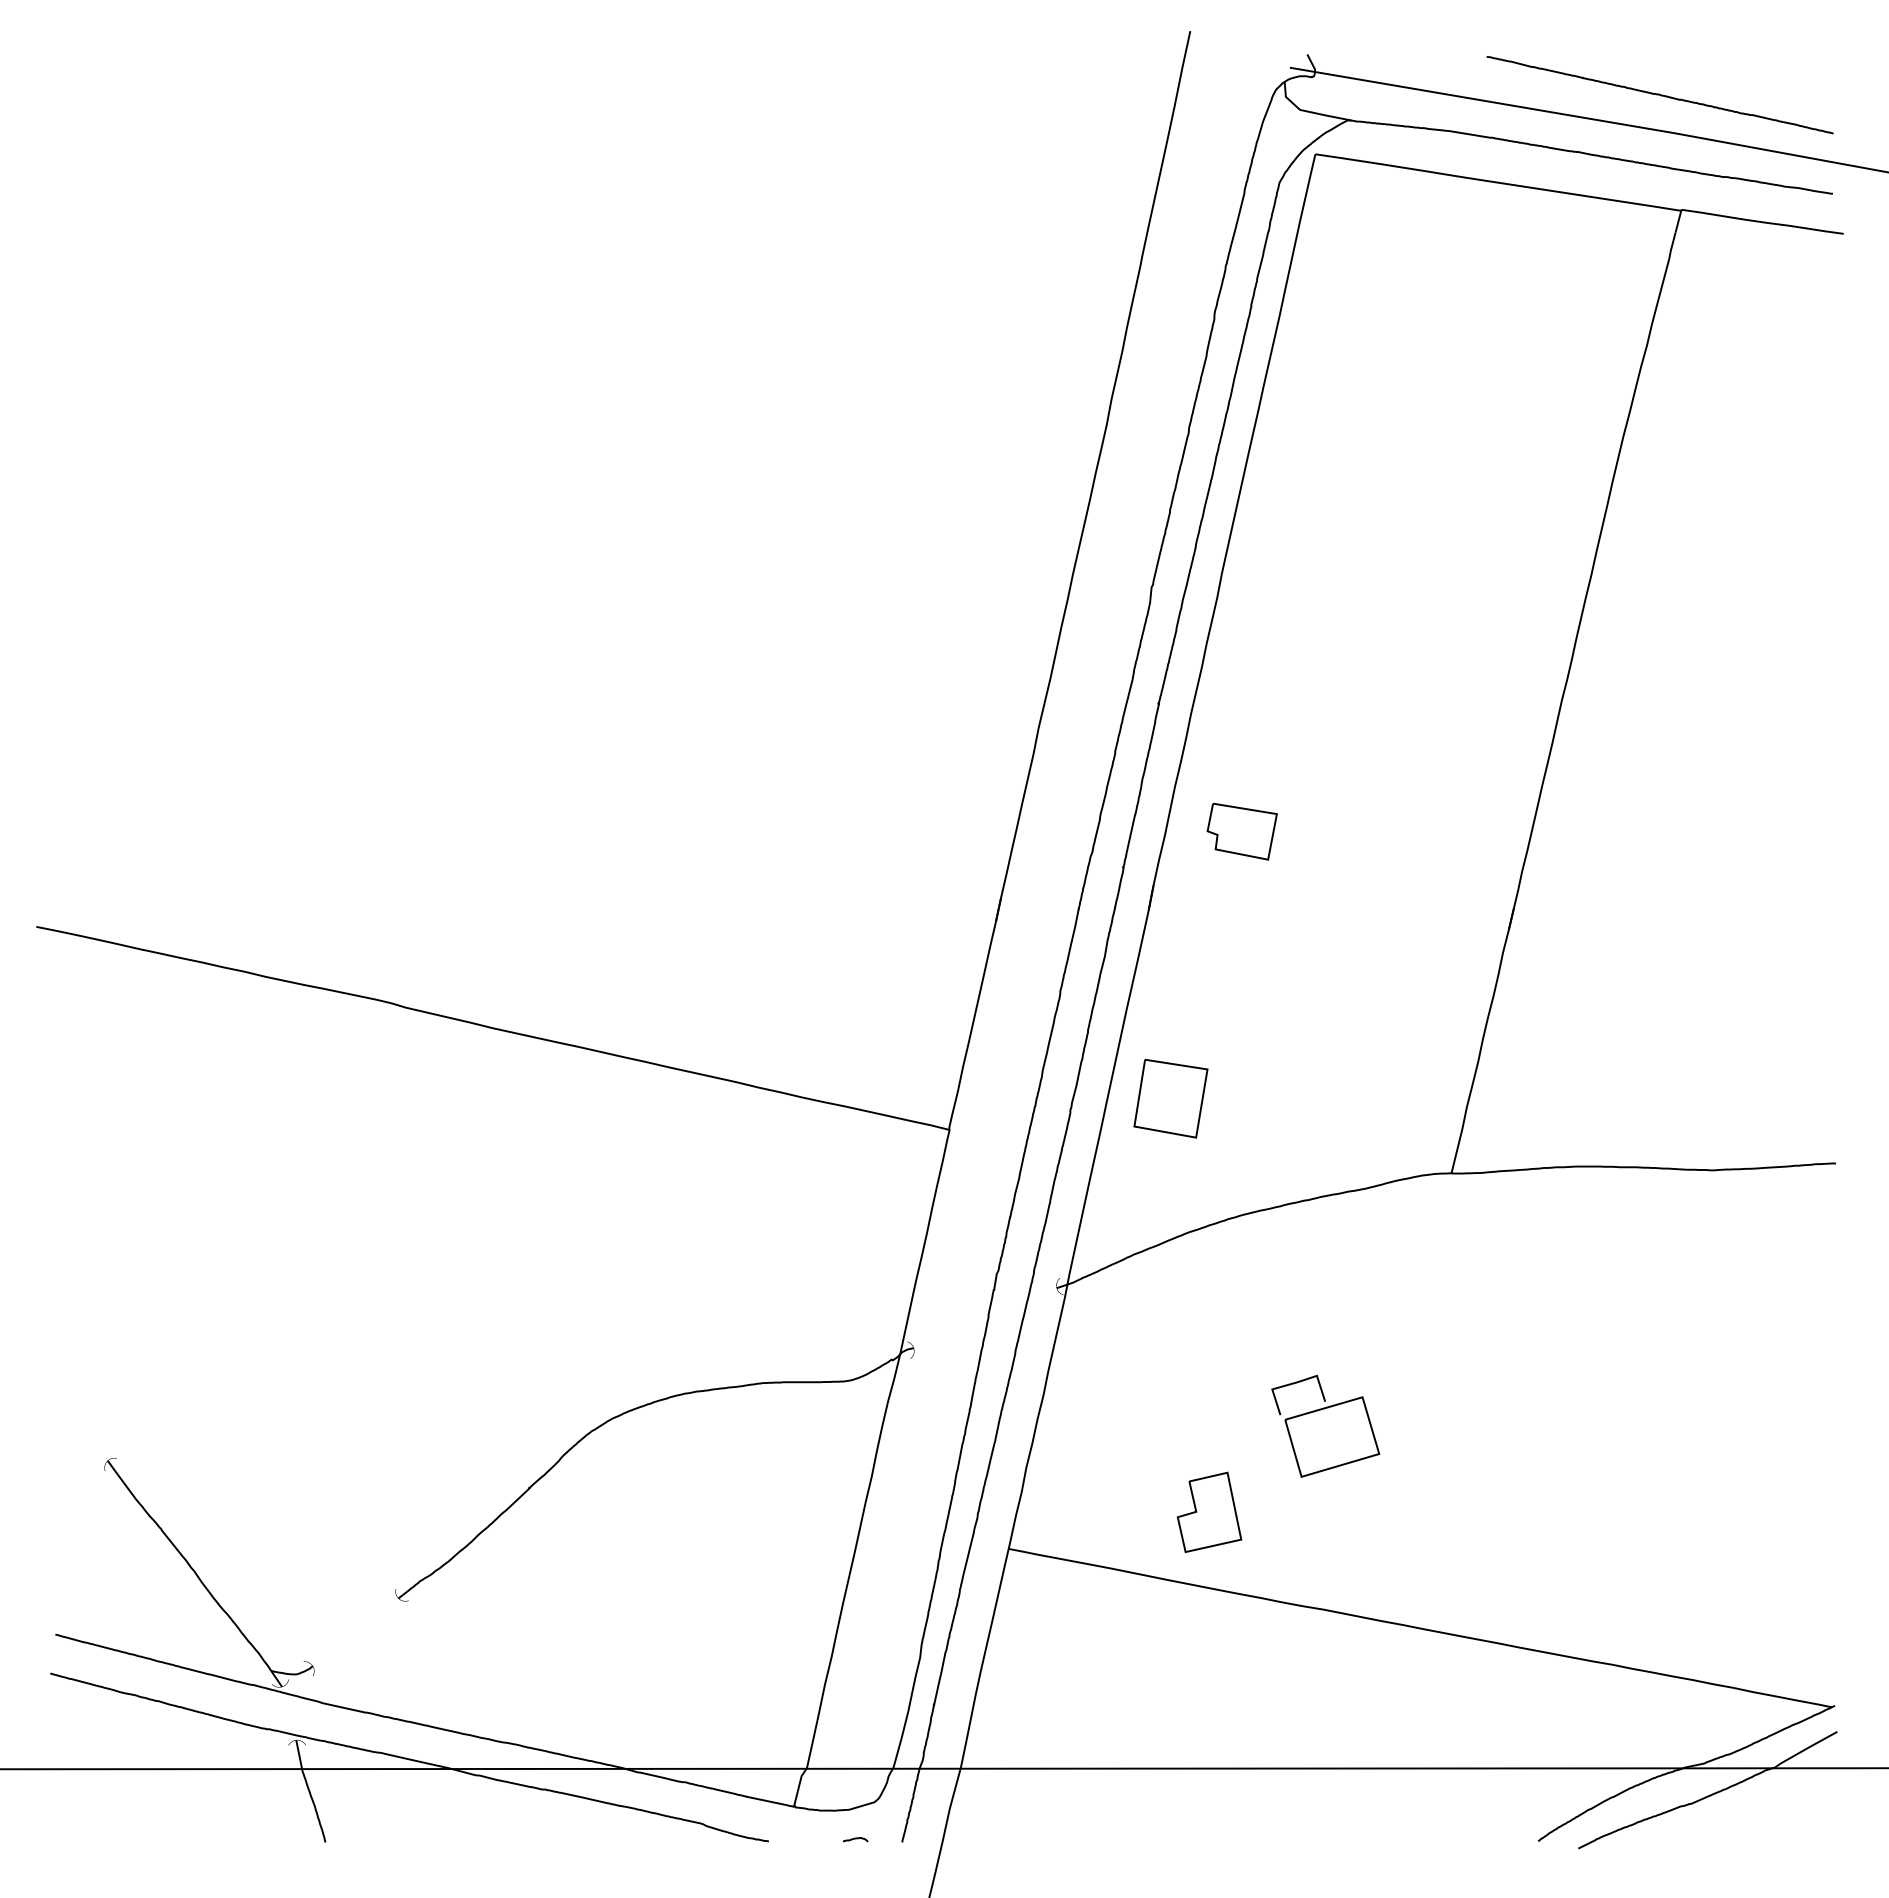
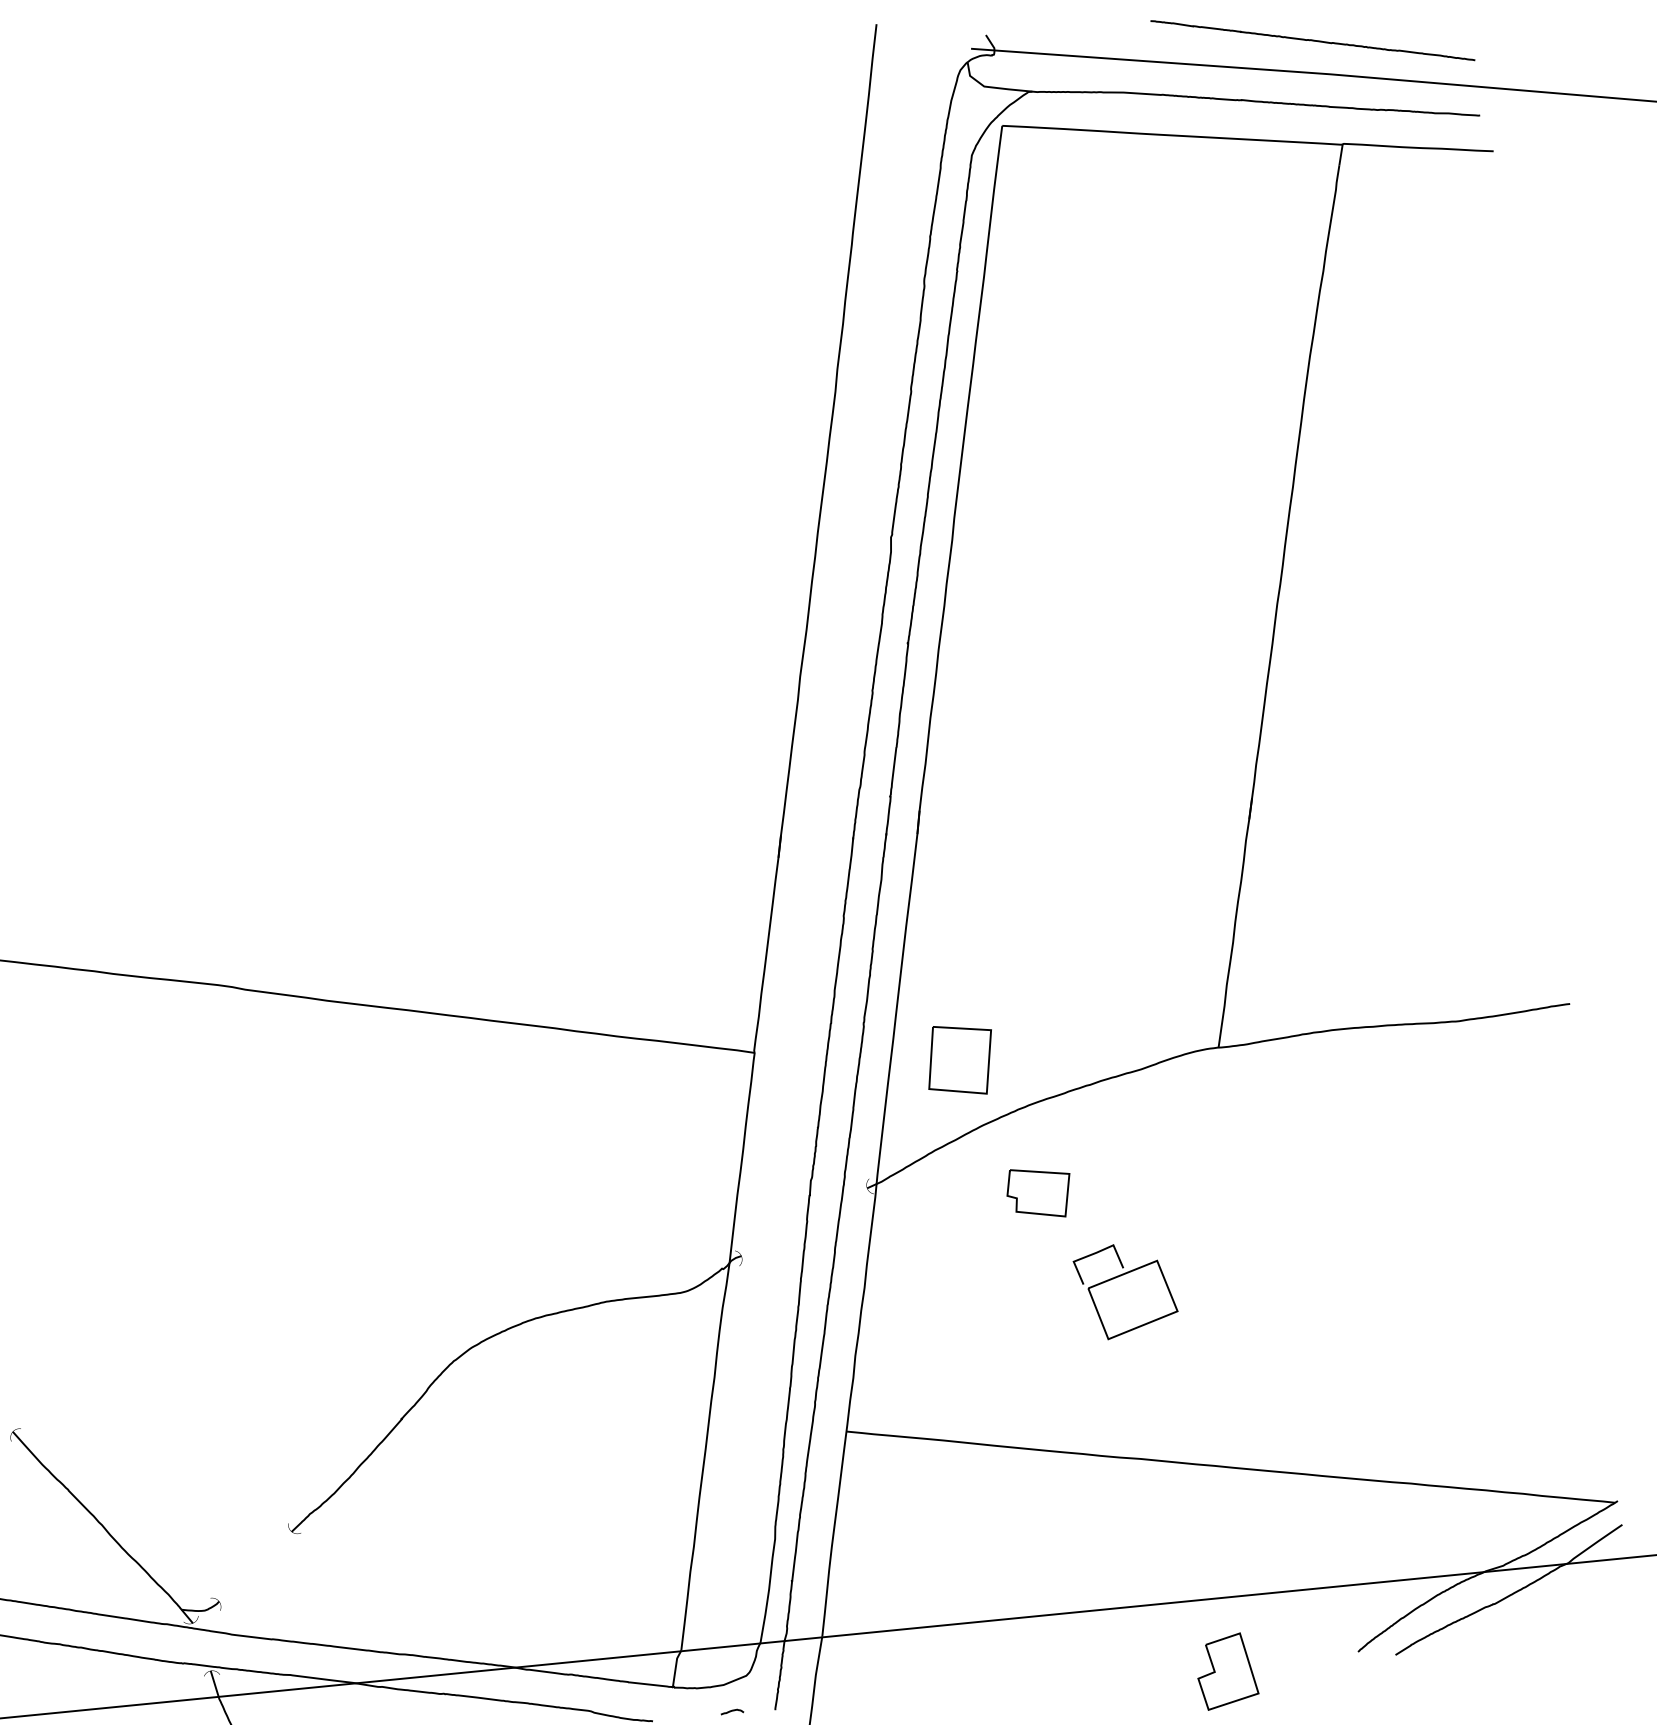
part: (1241, 831) -> (1038, 1193), moved
part: (1170, 1098) -> (959, 1060), moved
part: (1209, 1511) -> (1226, 1670), moved

